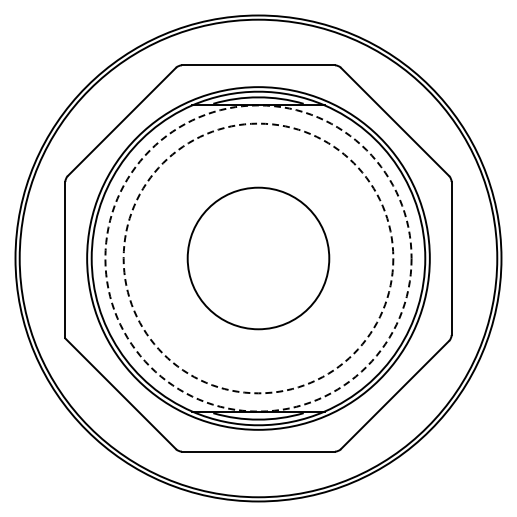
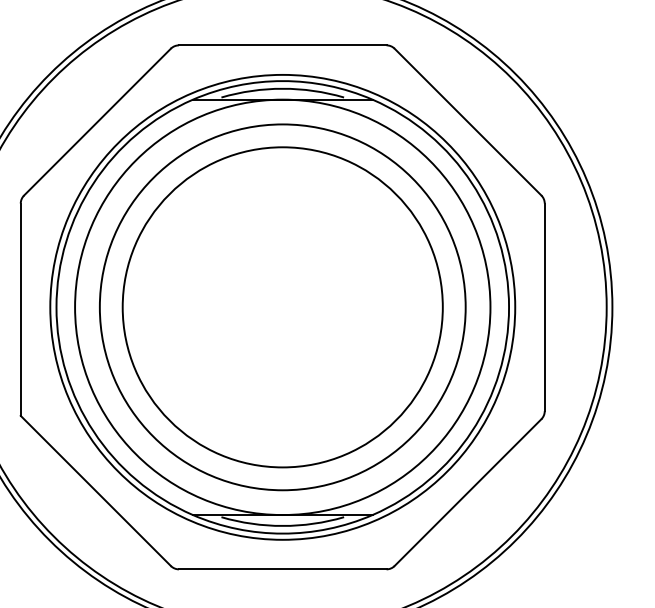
circle: (258, 258) -> (282, 307), dashed -> solid
circle: (258, 258) -> (282, 307), dashed -> solid
circle: (258, 258) -> (282, 307), size x1.67

